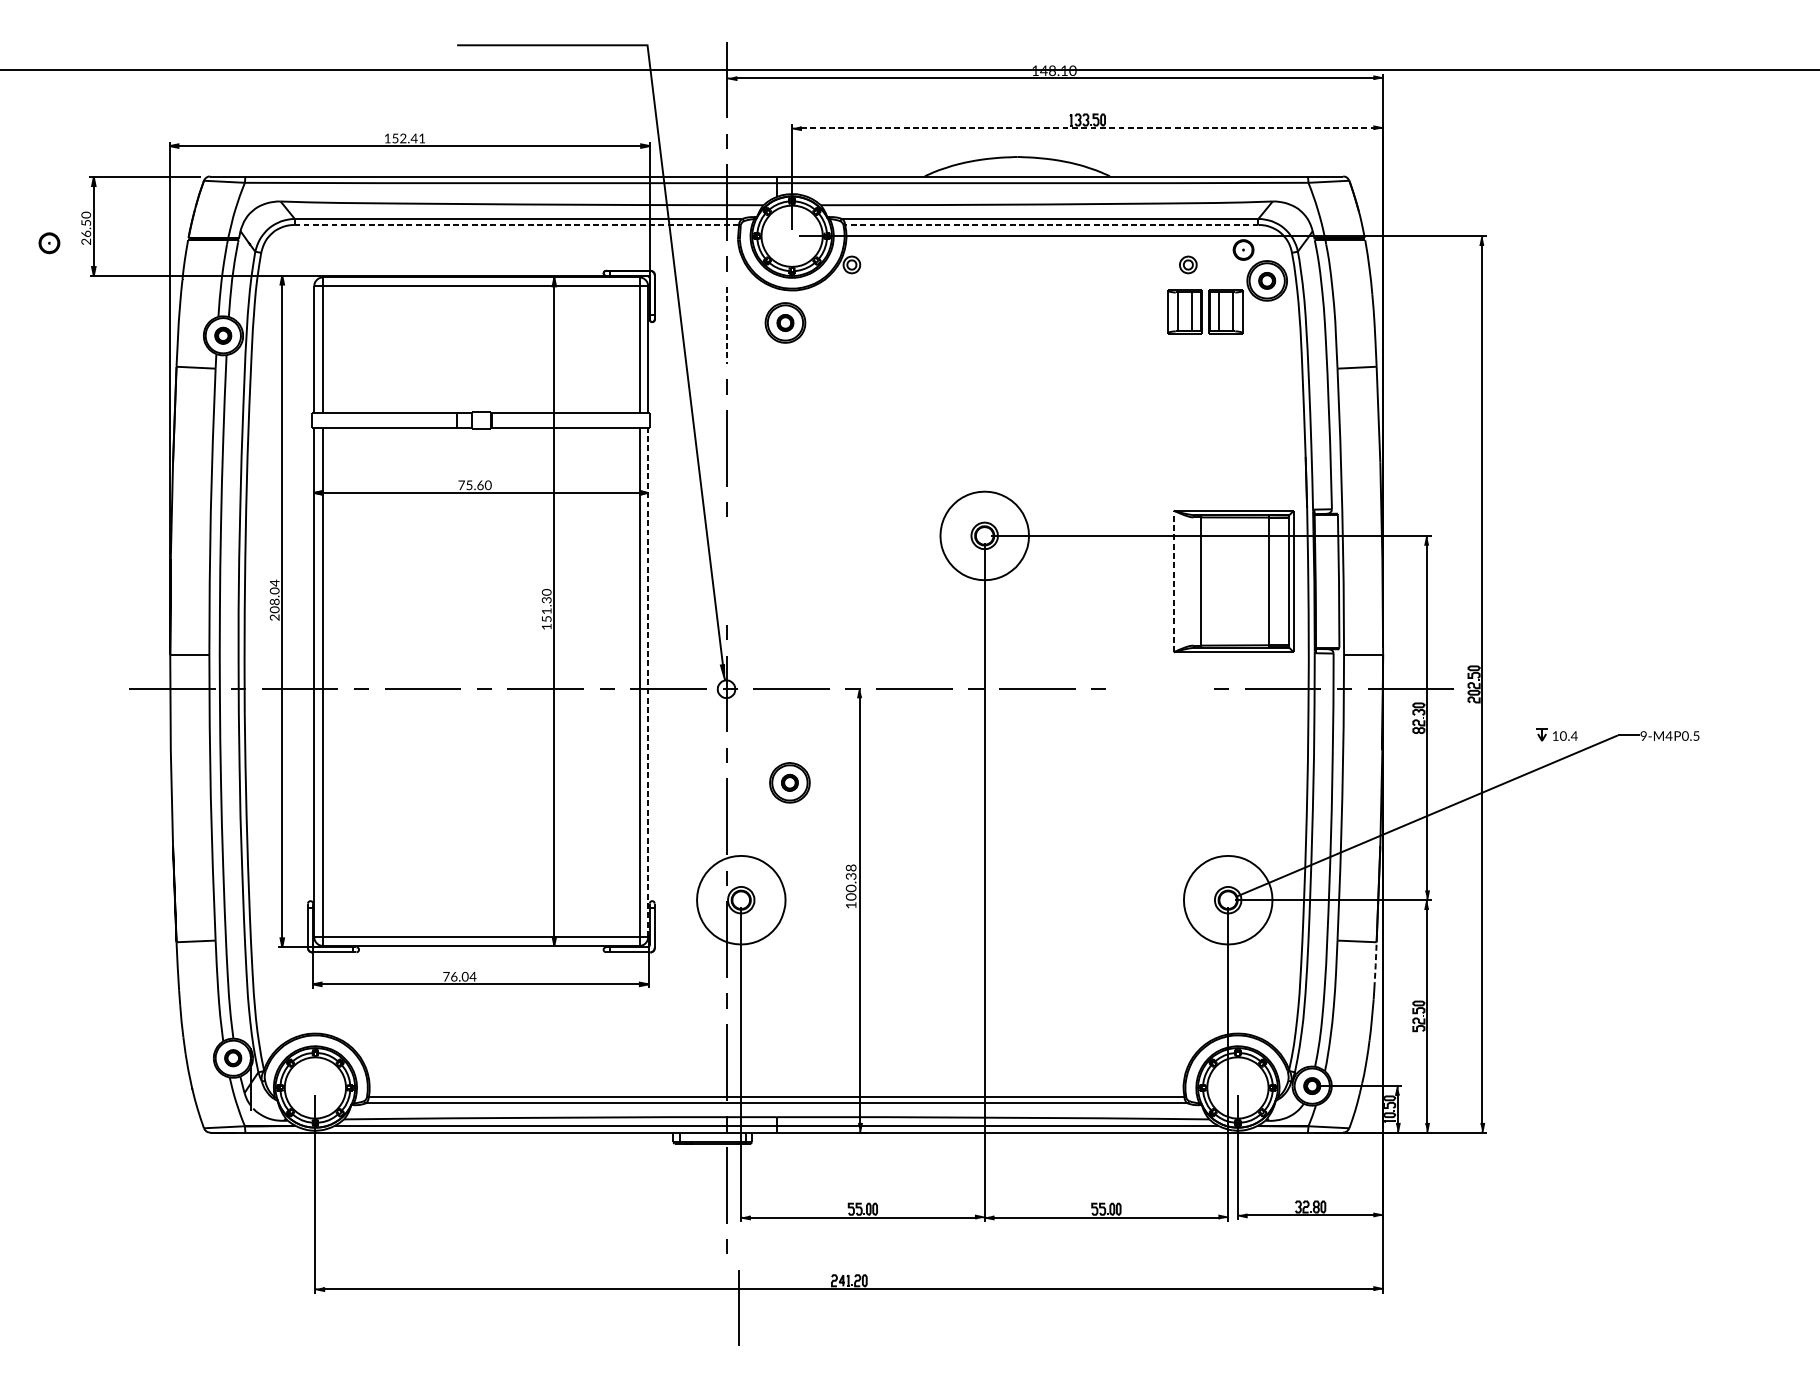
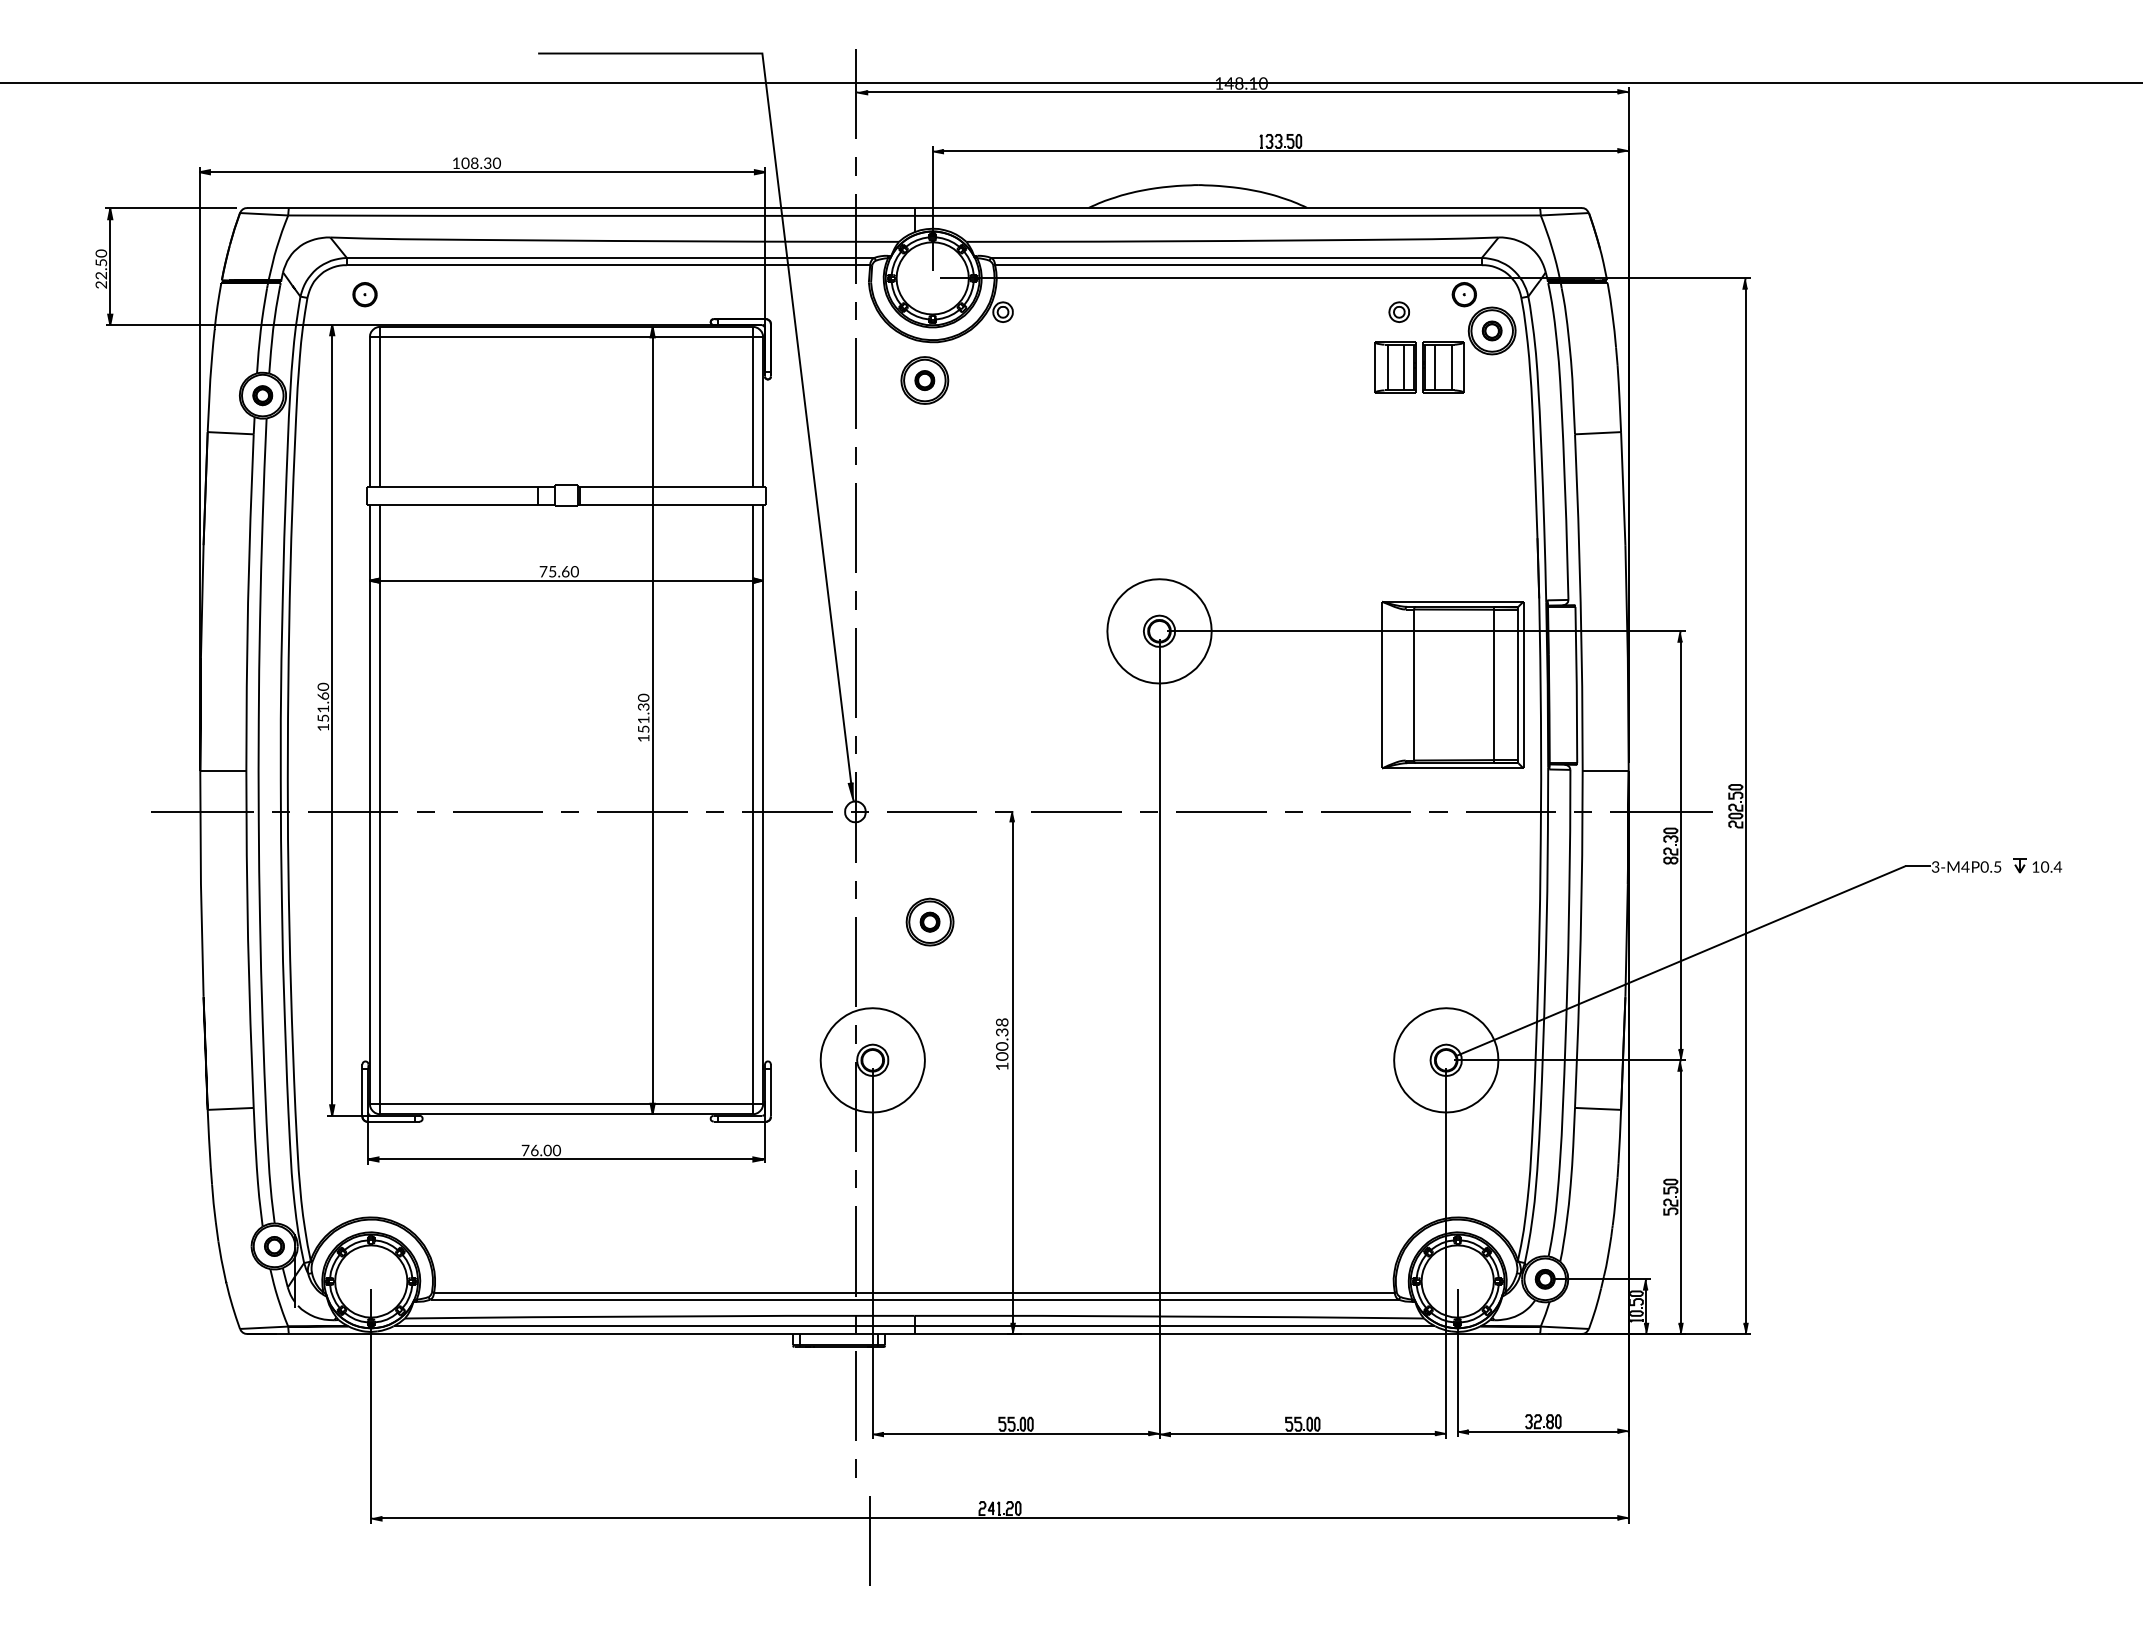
line: (1087, 128) -> (1280, 151), dashed -> solid
text: (408, 137) -> (480, 162), 152.41 -> 108.30
line: (516, 225) -> (608, 265), dashed -> solid
line: (1051, 225) -> (1238, 265), dashed -> solid
text: (86, 233) -> (101, 275), 26.50 -> 22.50
part: (49, 243) -> (364, 294), moved
line: (726, 325) -> (855, 383), dashed -> solid
line: (726, 570) -> (855, 672), added
line: (1174, 581) -> (1382, 684), dashed -> solid
text: (274, 599) -> (323, 706), 208.04 -> 151.60
line: (648, 682) -> (763, 804), dashed -> solid
line: (1159, 688) -> (1365, 811), added
part: (1557, 734) -> (2037, 865), moved
text: (1643, 736) -> (1935, 867), 9-M4 -> 3-M4
line: (1375, 964) -> (1619, 1136), dashed -> solid
text: (472, 976) -> (556, 1150), 76.04 -> 76.00

